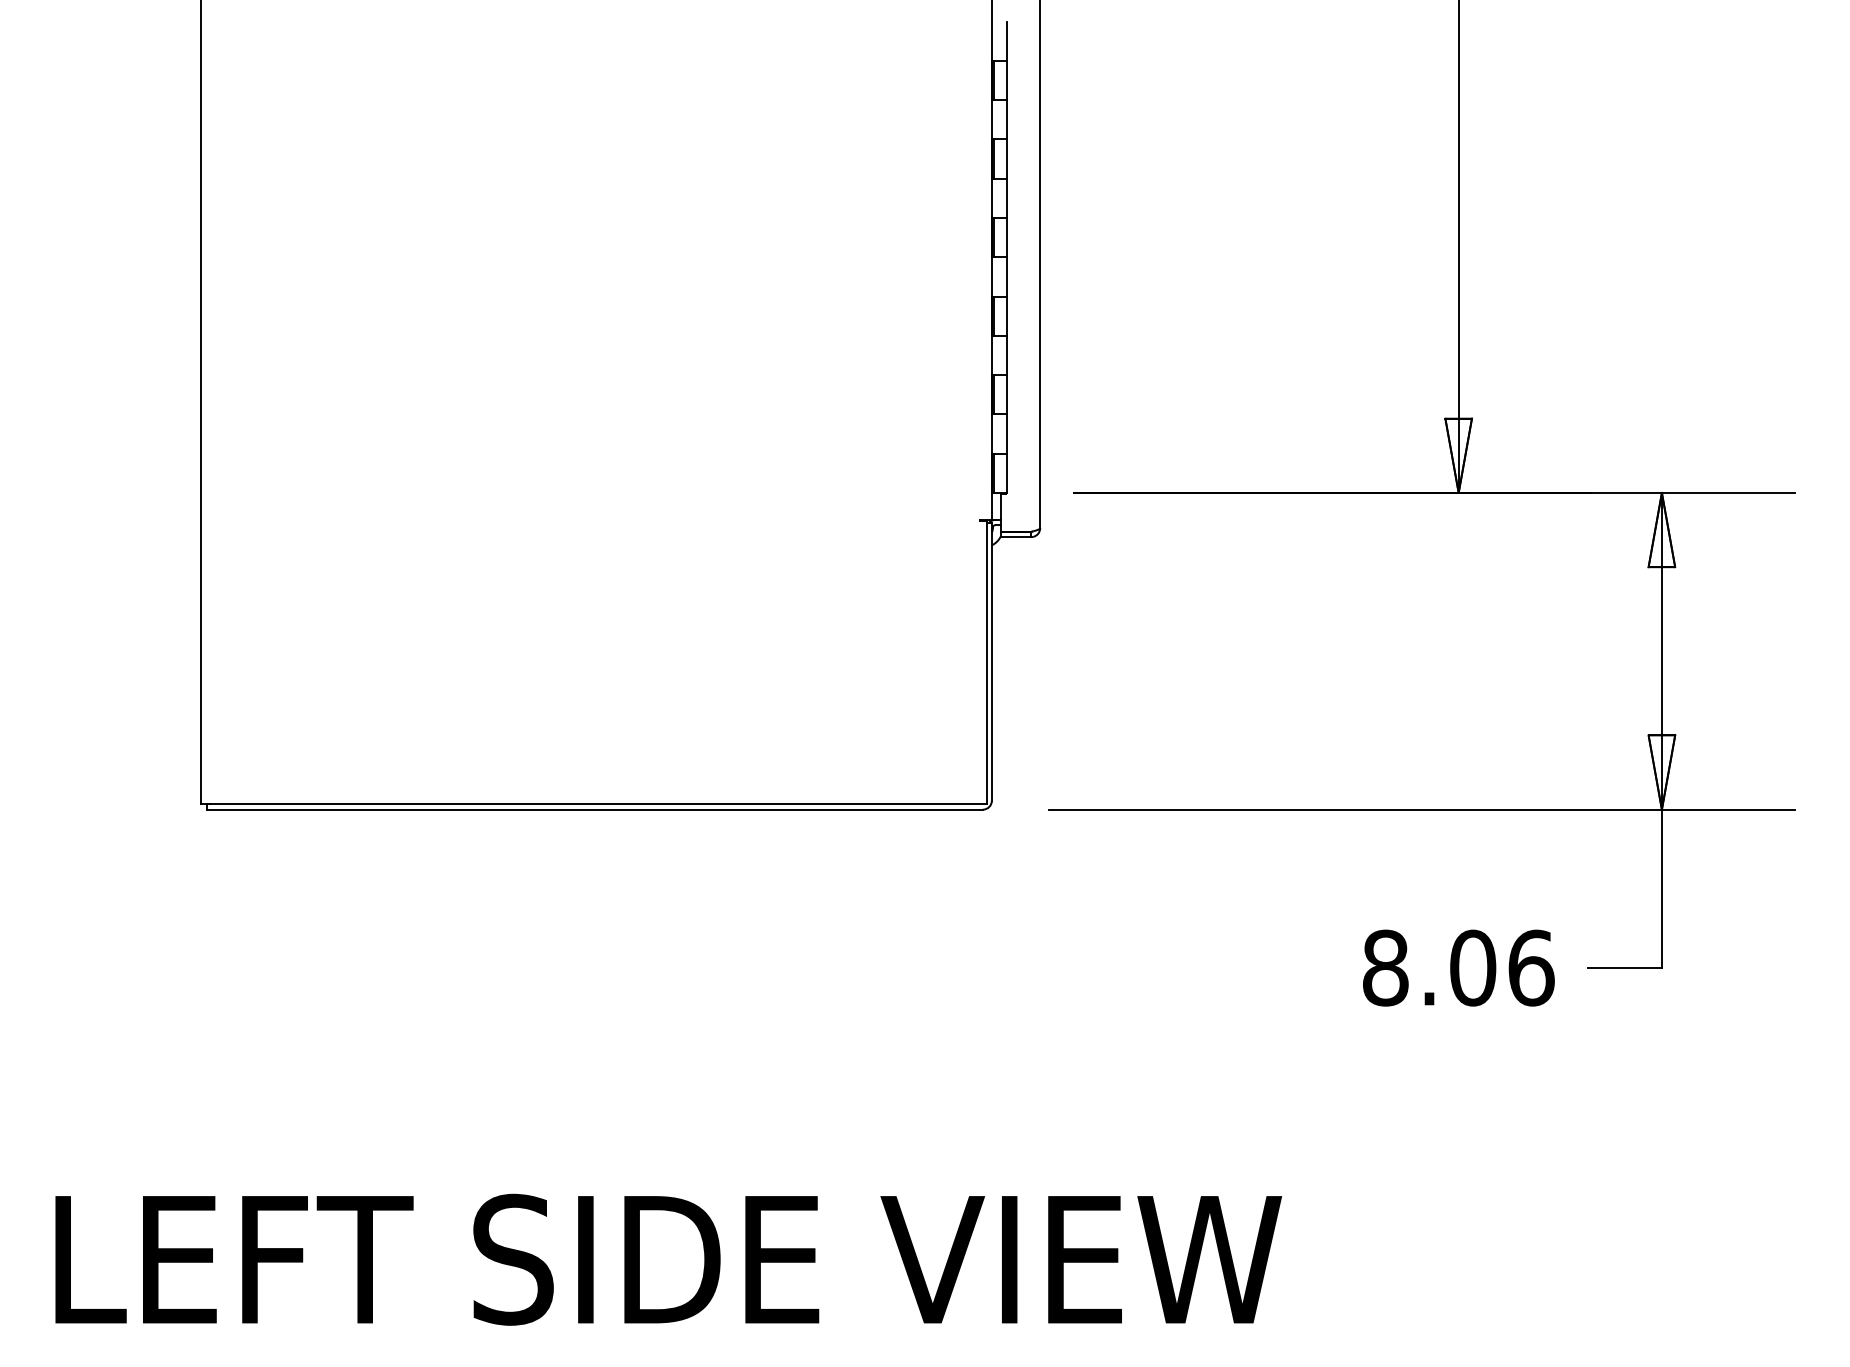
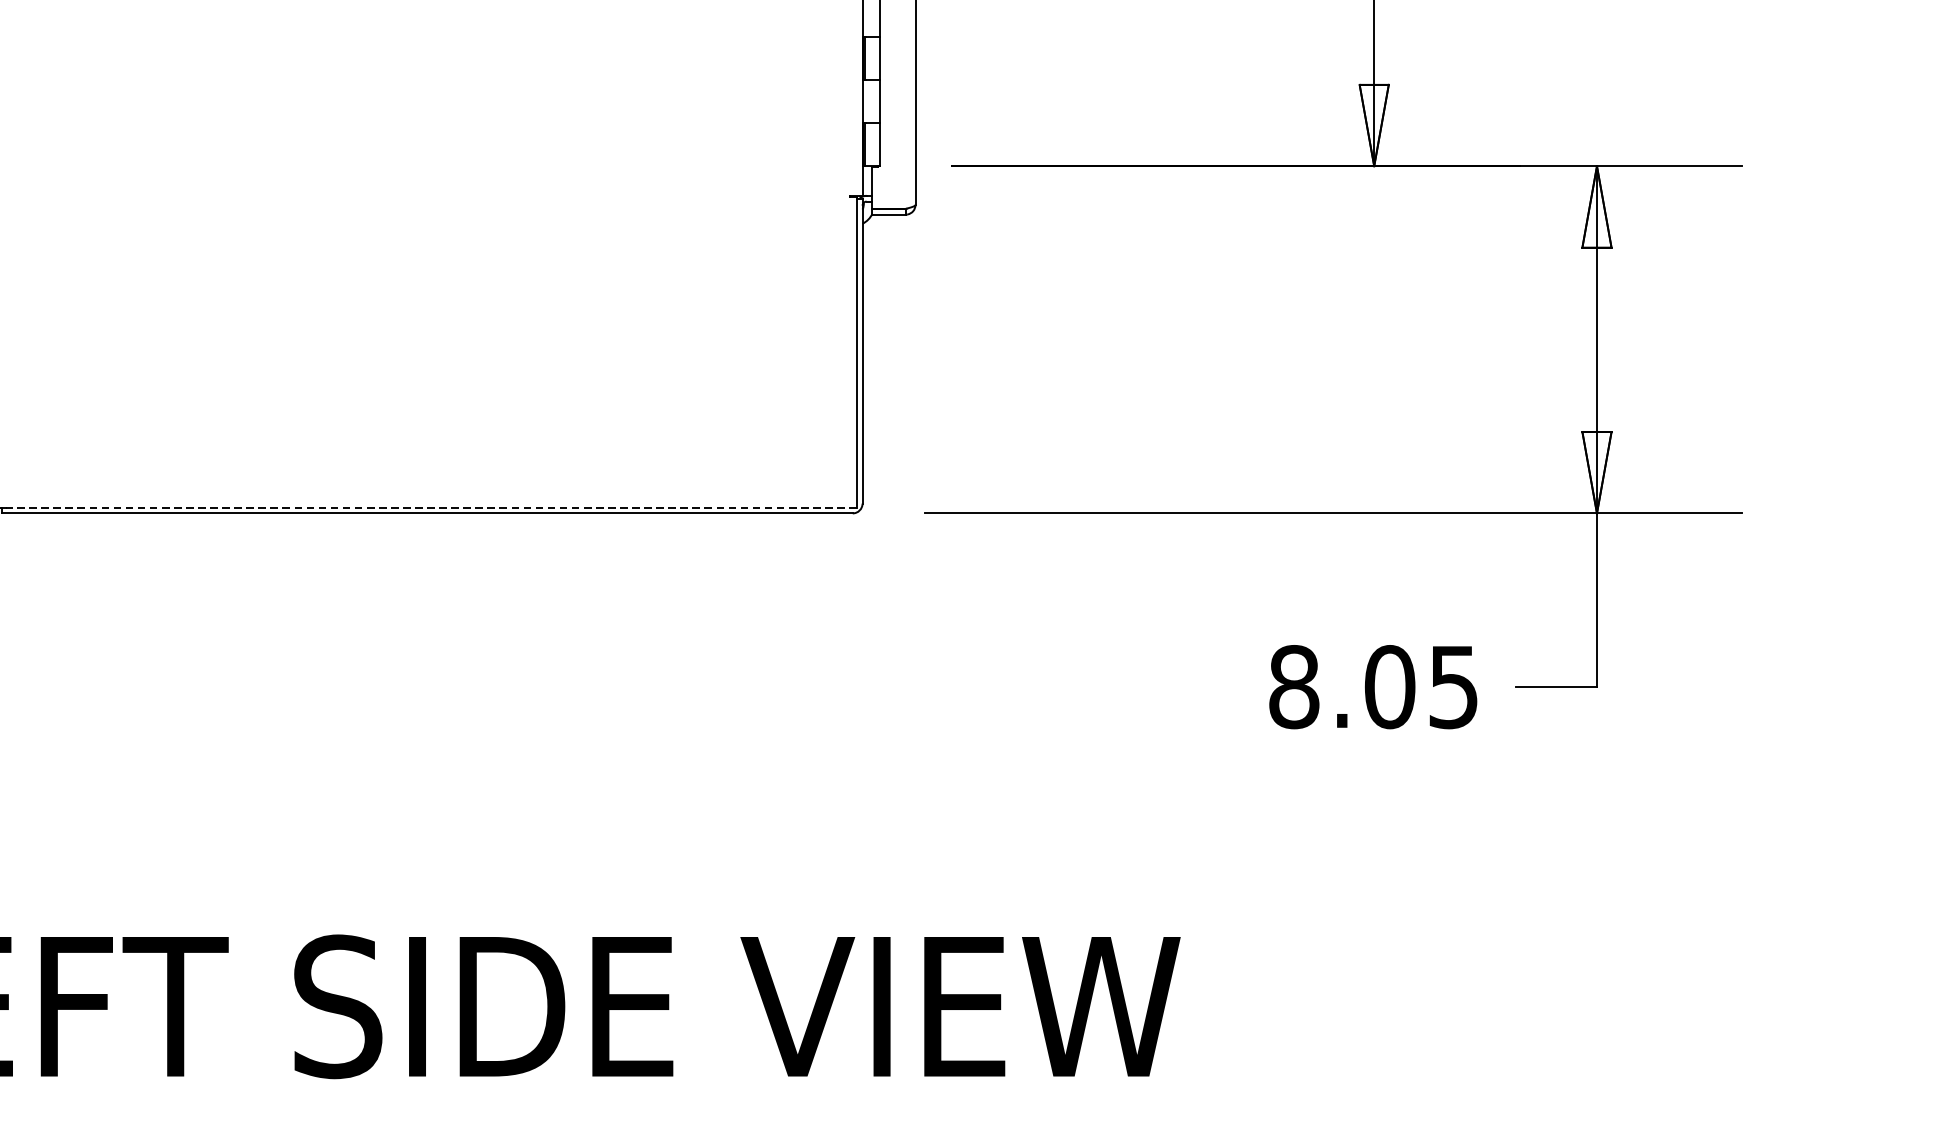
line: (597, 804) -> (430, 507), solid -> dashed
text: (1531, 967) -> (1454, 686), 8.06 -> 8.05

